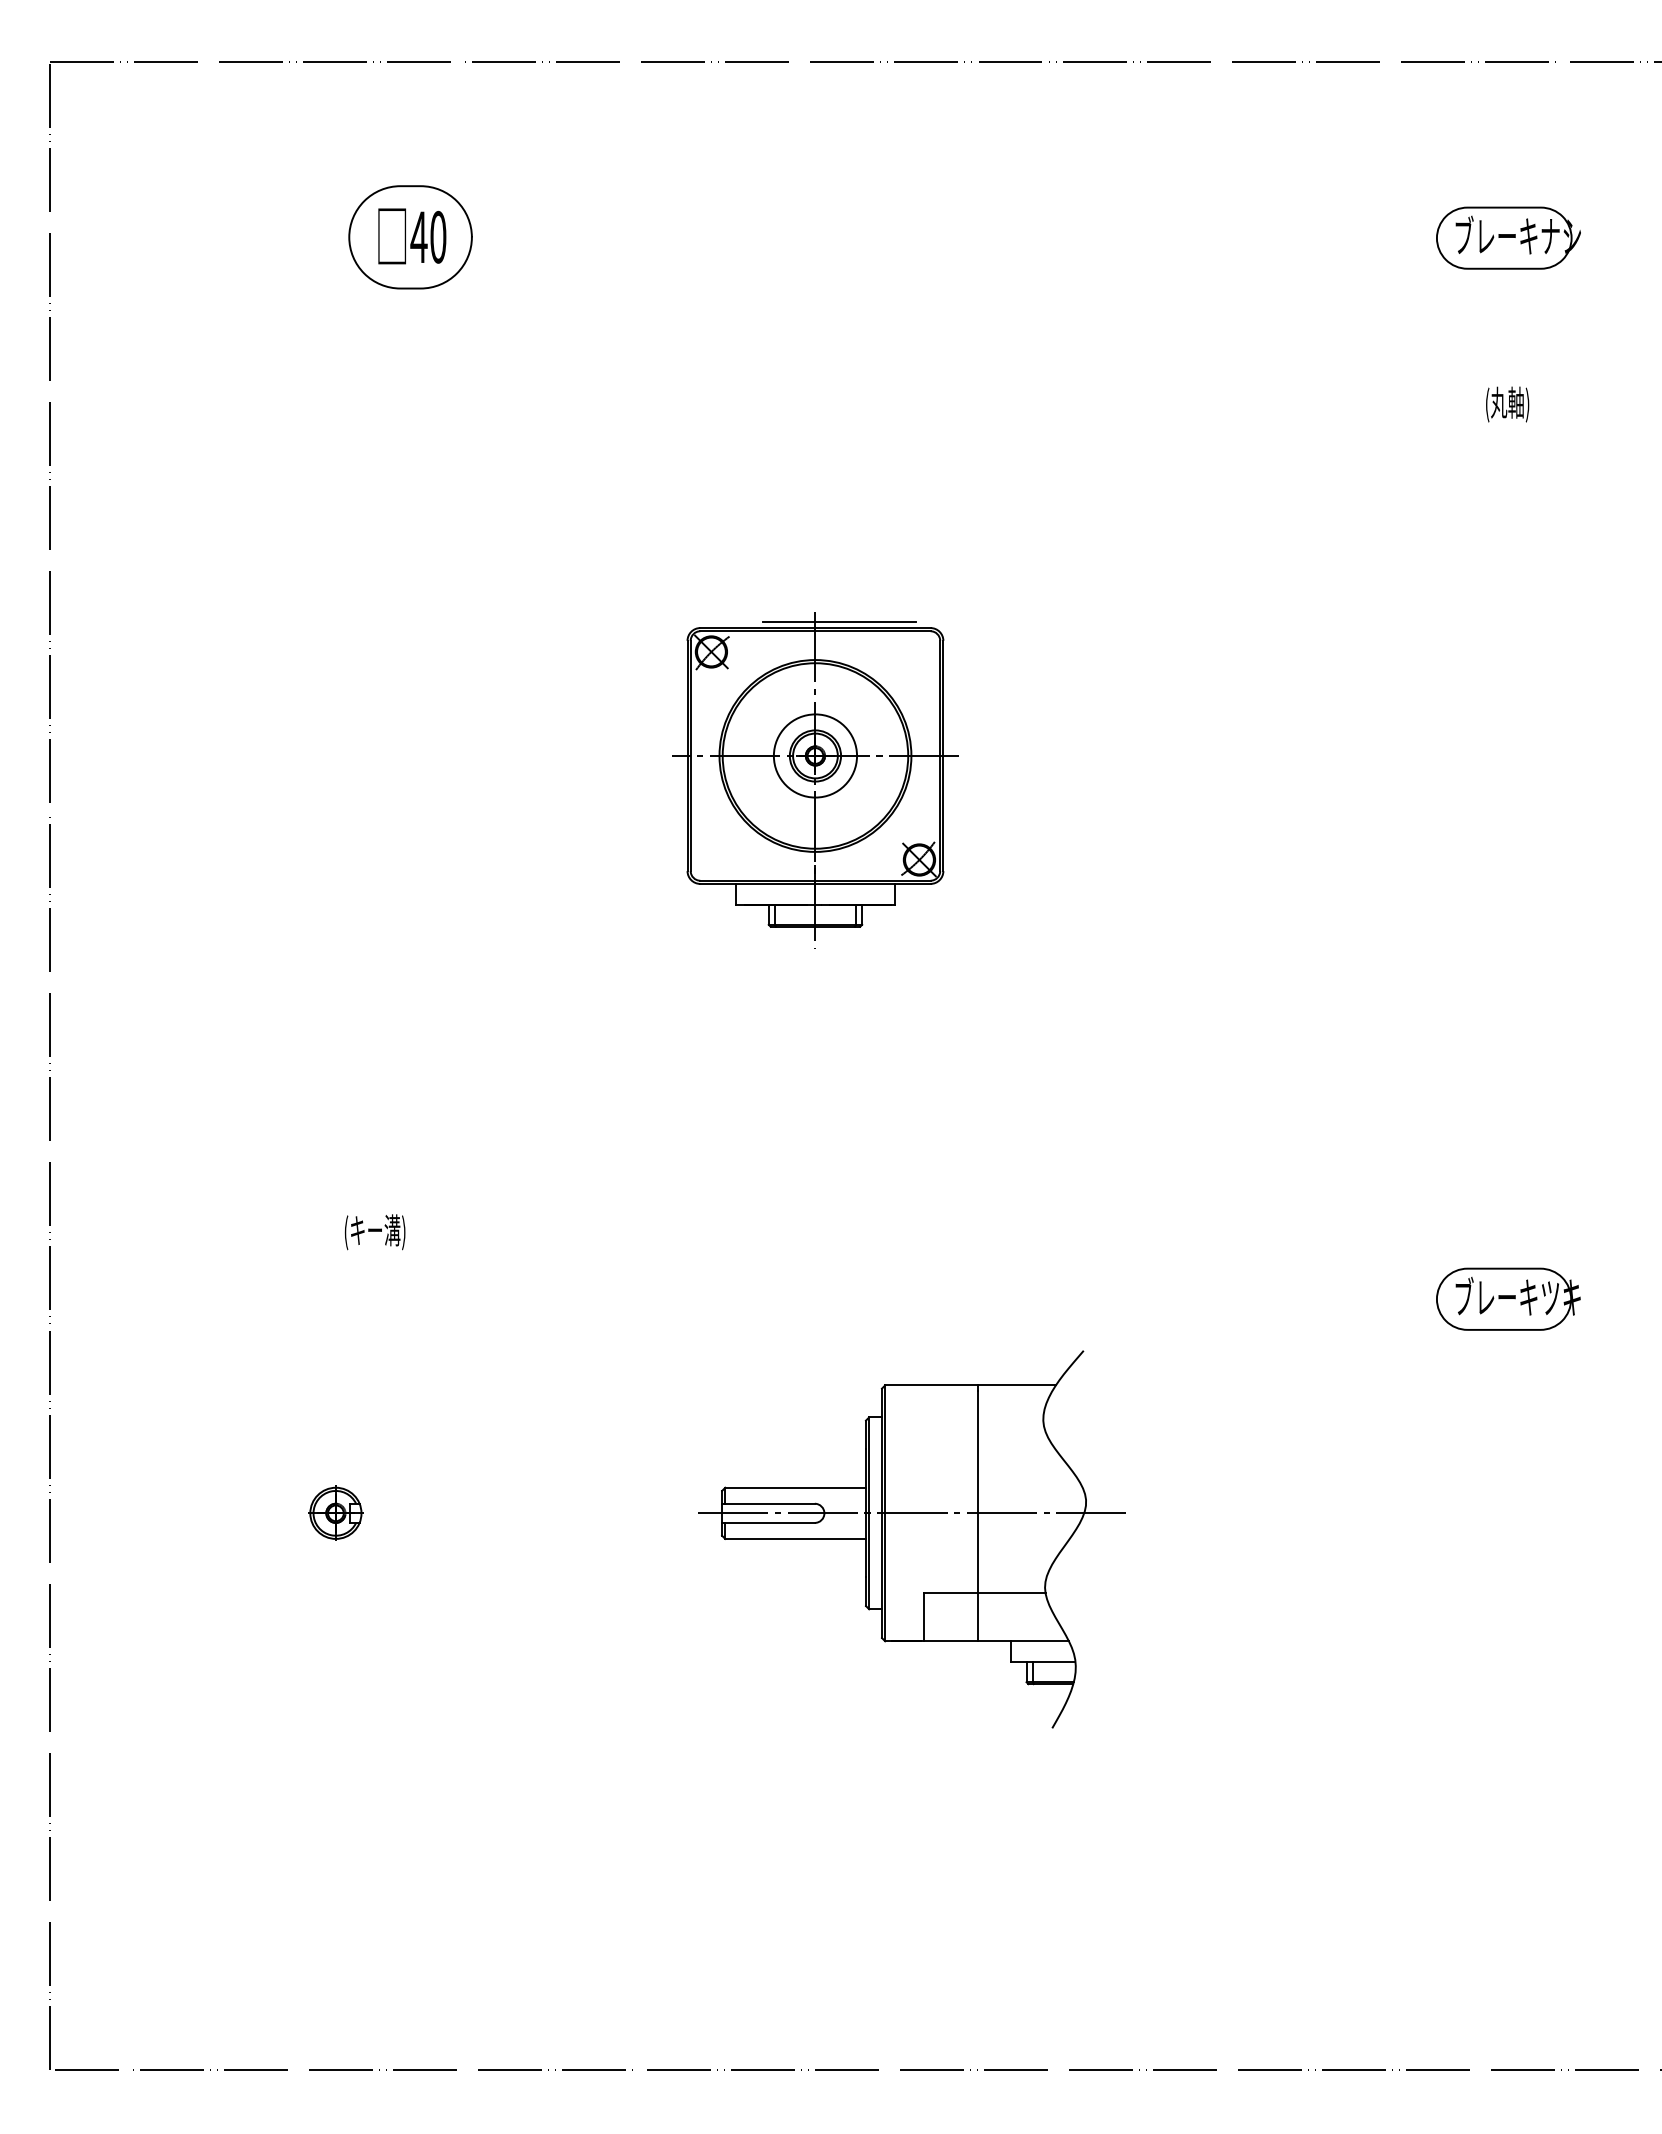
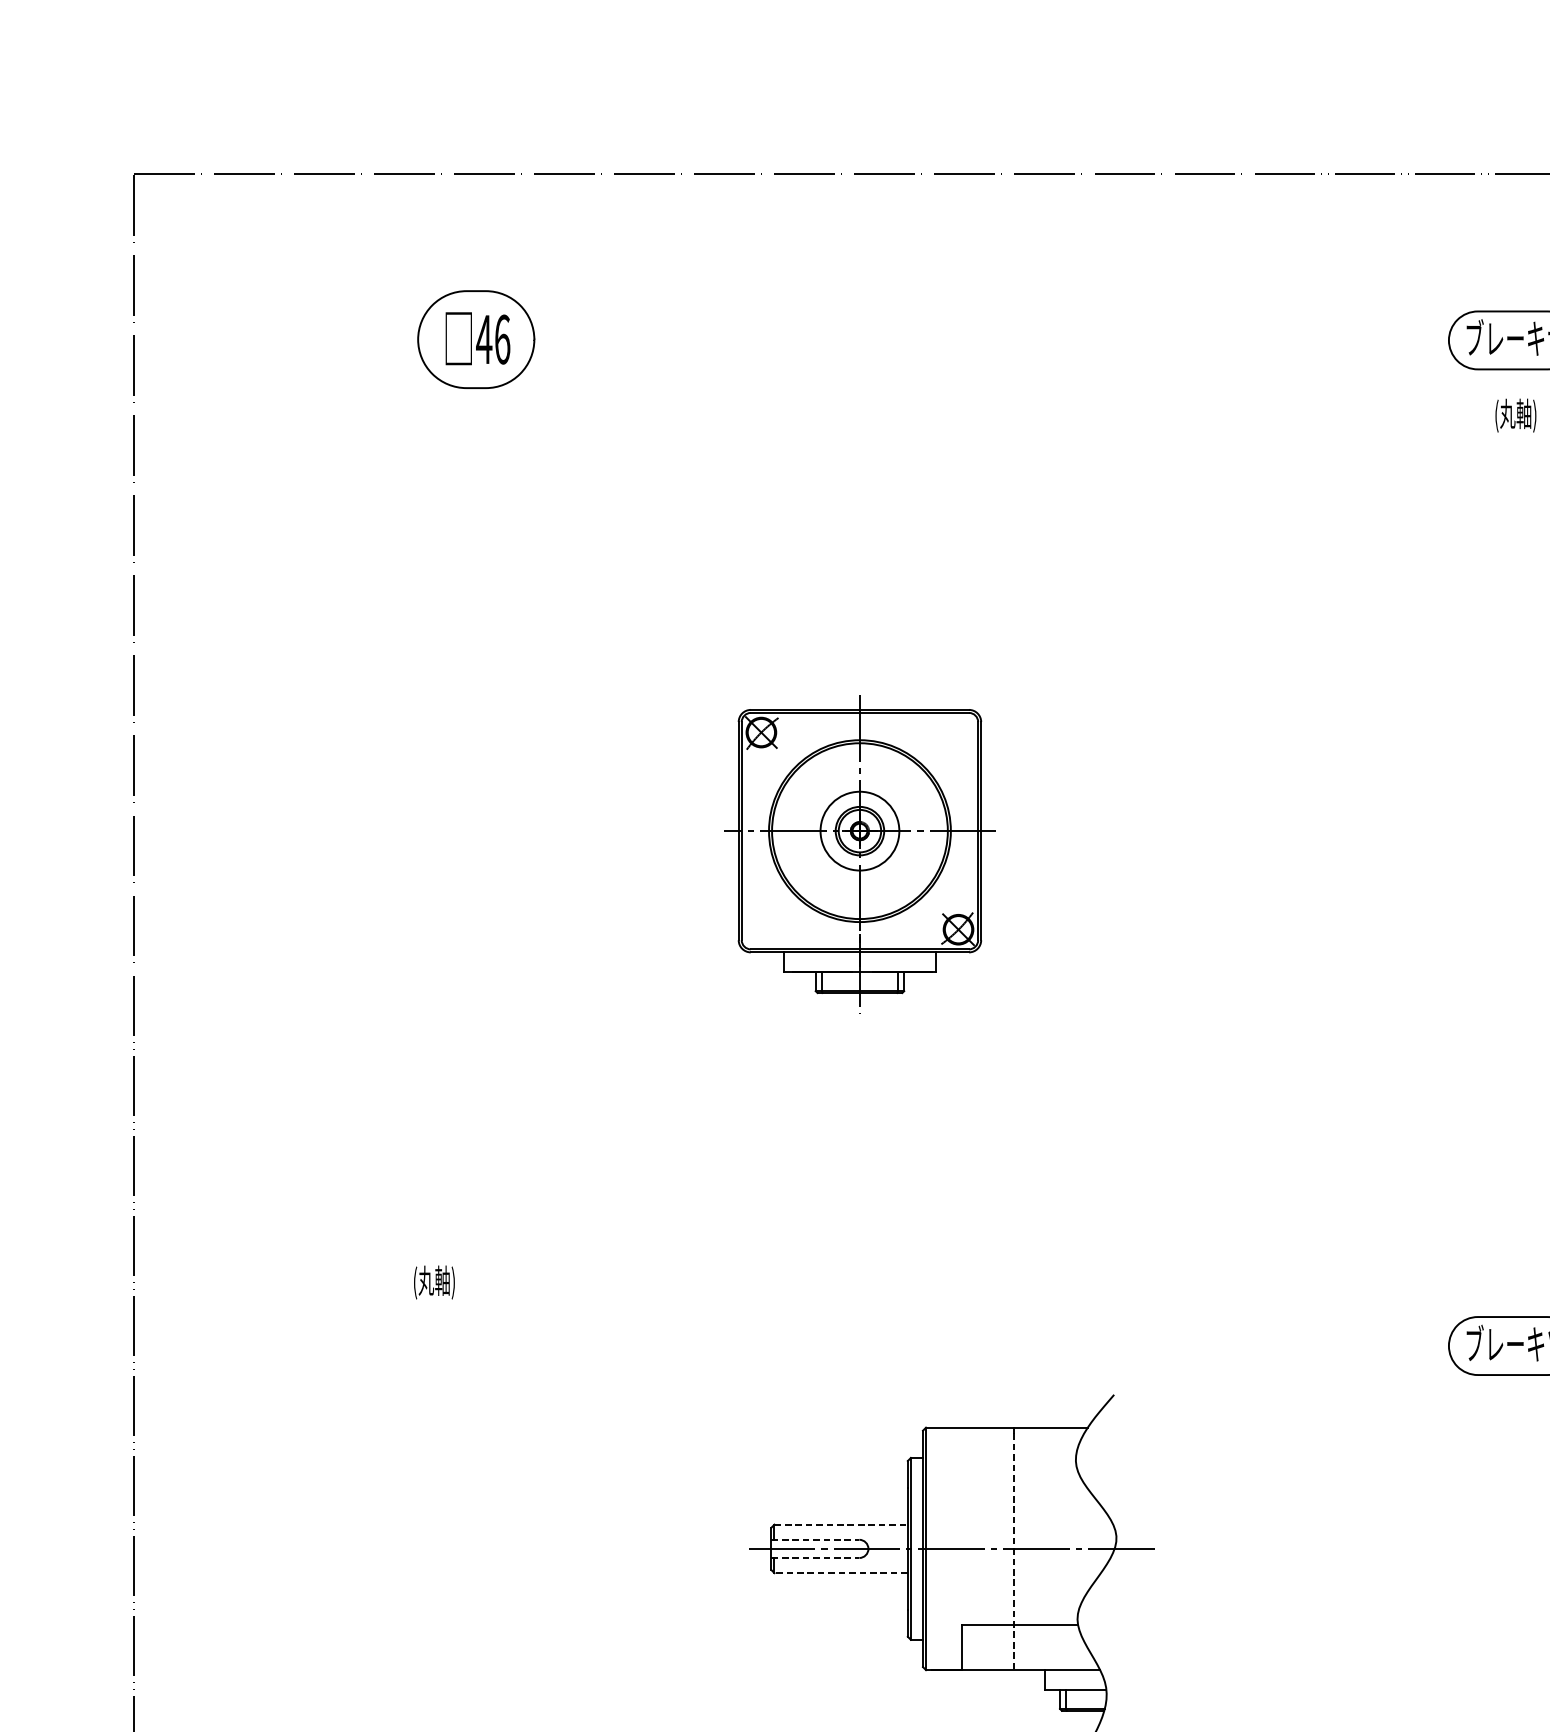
text: (438, 236) -> (502, 338), 40 -> 46
text: (1507, 404) -> (1515, 415), moved
line: (839, 621) -> (882, 703), removed
text: (377, 1232) -> (444, 1282), (キー溝) -> (丸軸)
line: (796, 1487) -> (841, 1524), solid -> dashed
line: (768, 1503) -> (815, 1539), solid -> dashed
part: (335, 1512) -> (405, 1548), removed
line: (977, 1516) -> (1013, 1551), solid -> dashed
line: (768, 1522) -> (815, 1557), solid -> dashed
line: (795, 1538) -> (841, 1572), solid -> dashed

